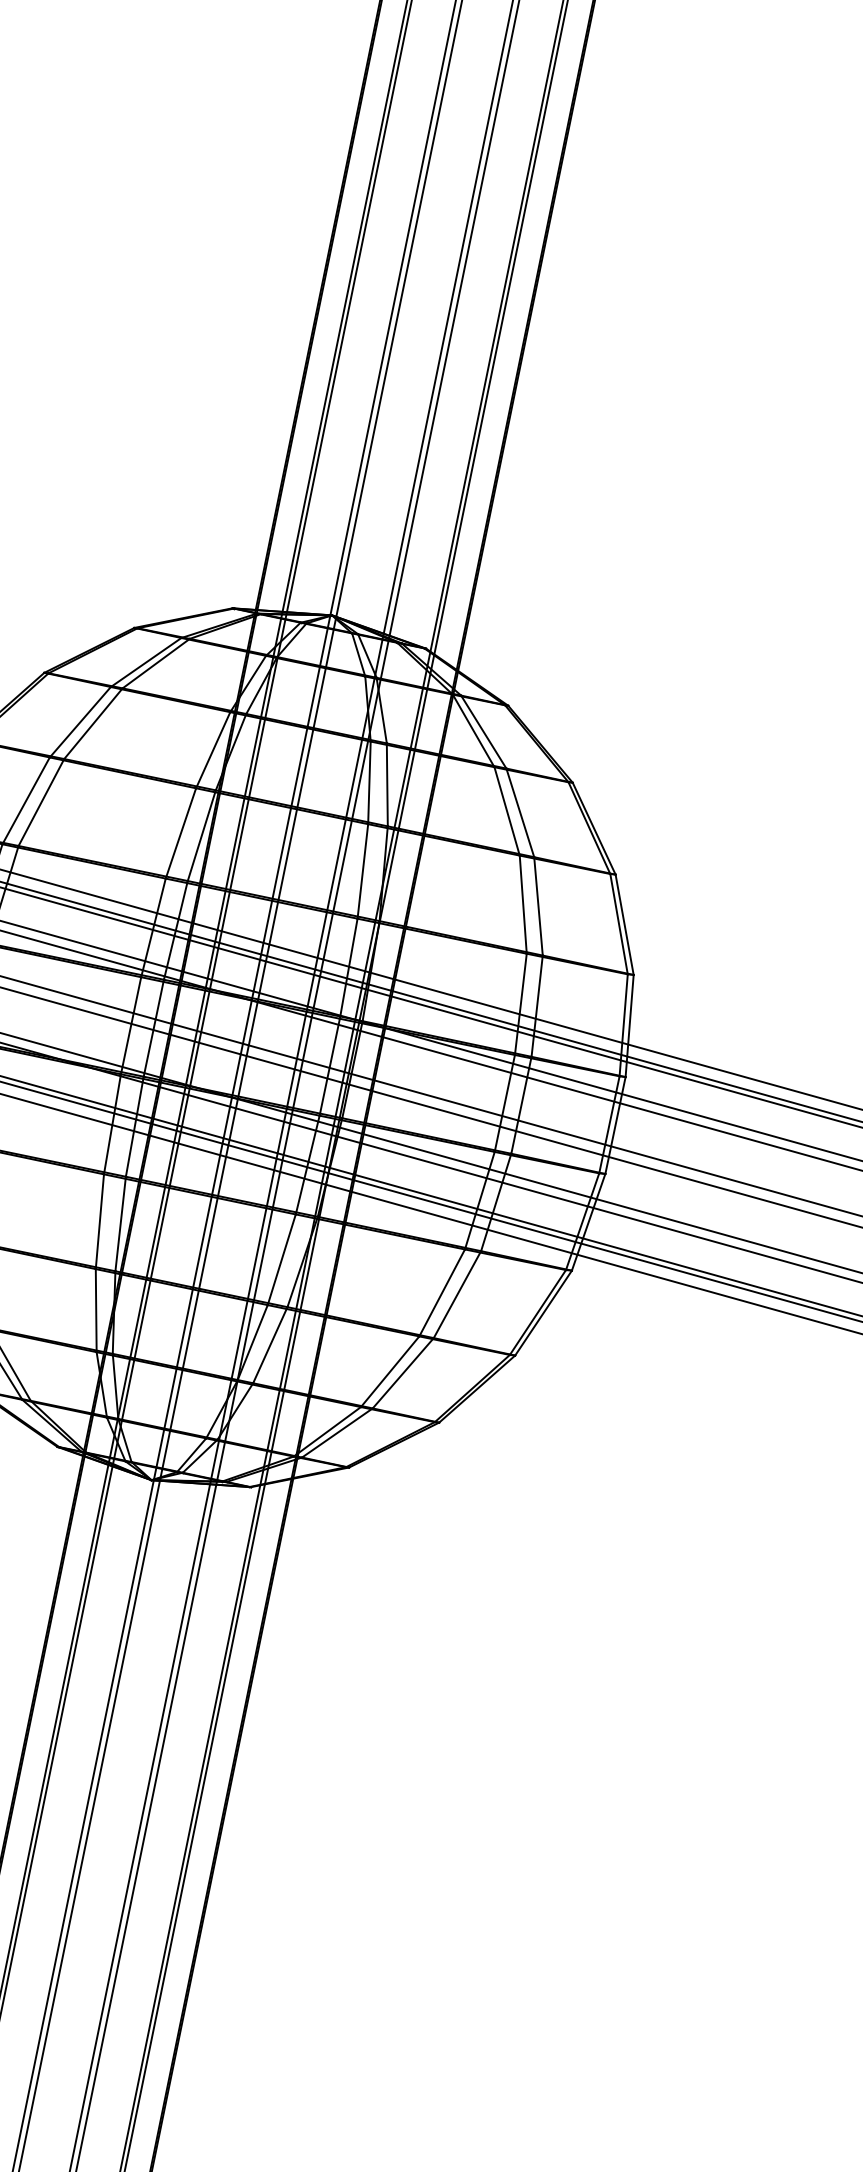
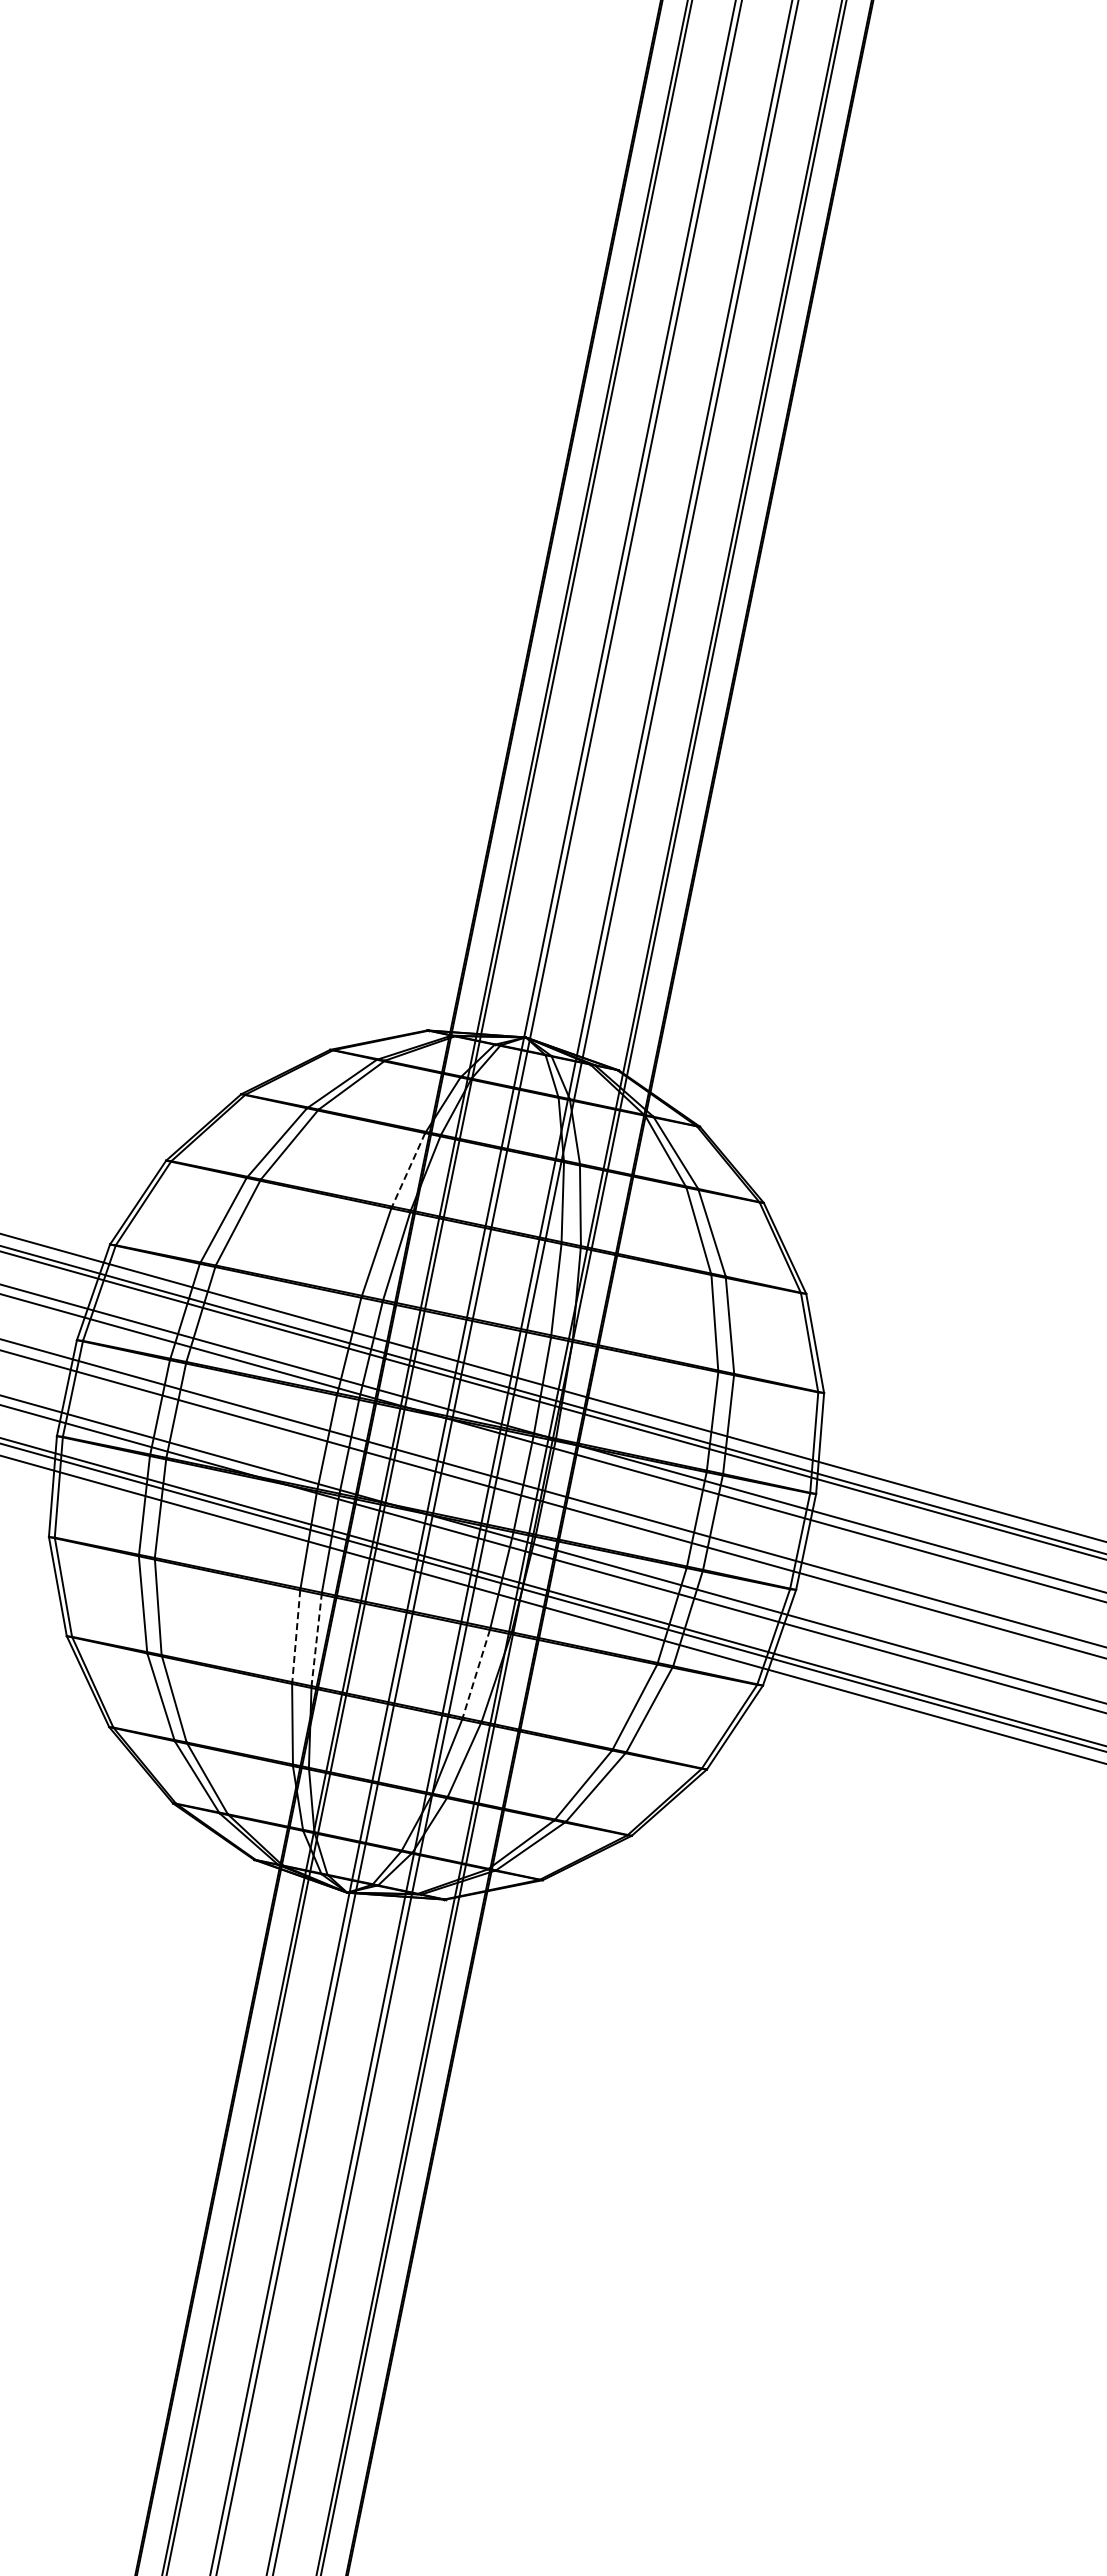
line: (213, 750) -> (408, 1171), solid -> dashed
line: (100, 1222) -> (296, 1637), solid -> dashed
line: (120, 1224) -> (316, 1639), solid -> dashed
line: (282, 1259) -> (476, 1674), solid -> dashed

